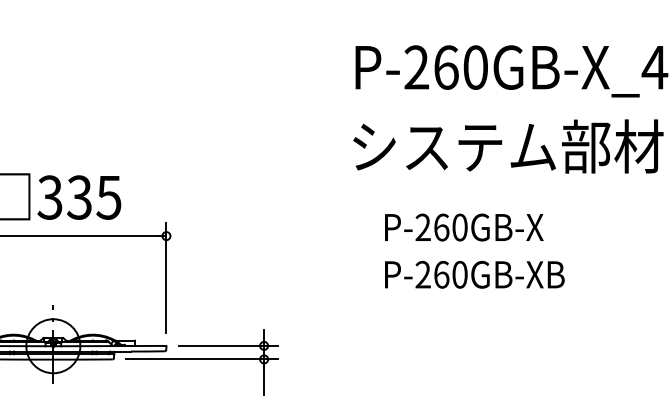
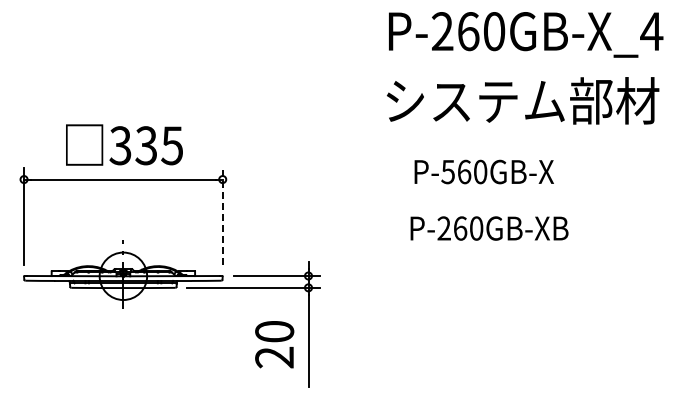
text: (422, 226) -> (447, 171), P-260GB-X -> P-560GB-X
text: (474, 274) -> (489, 228), moved
line: (166, 278) -> (222, 216), solid -> dashed

